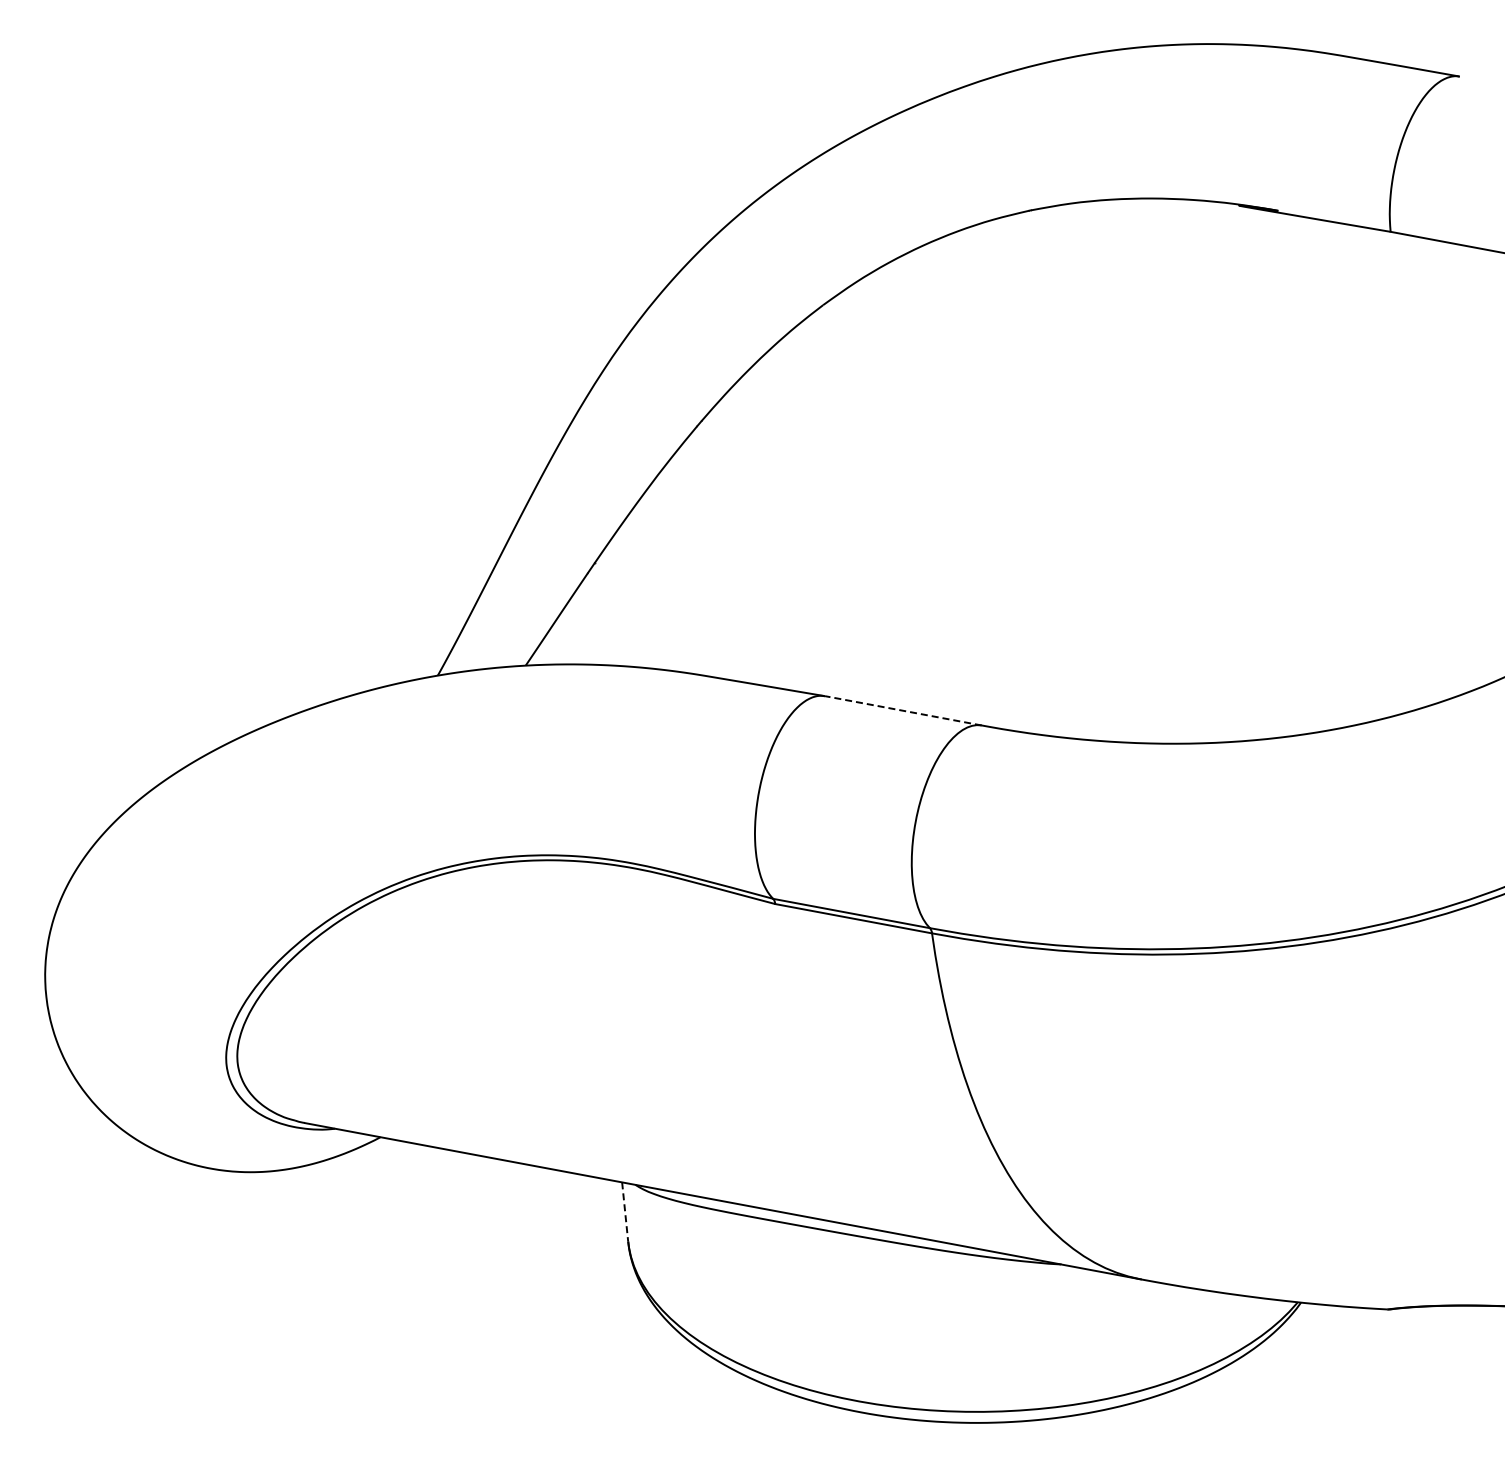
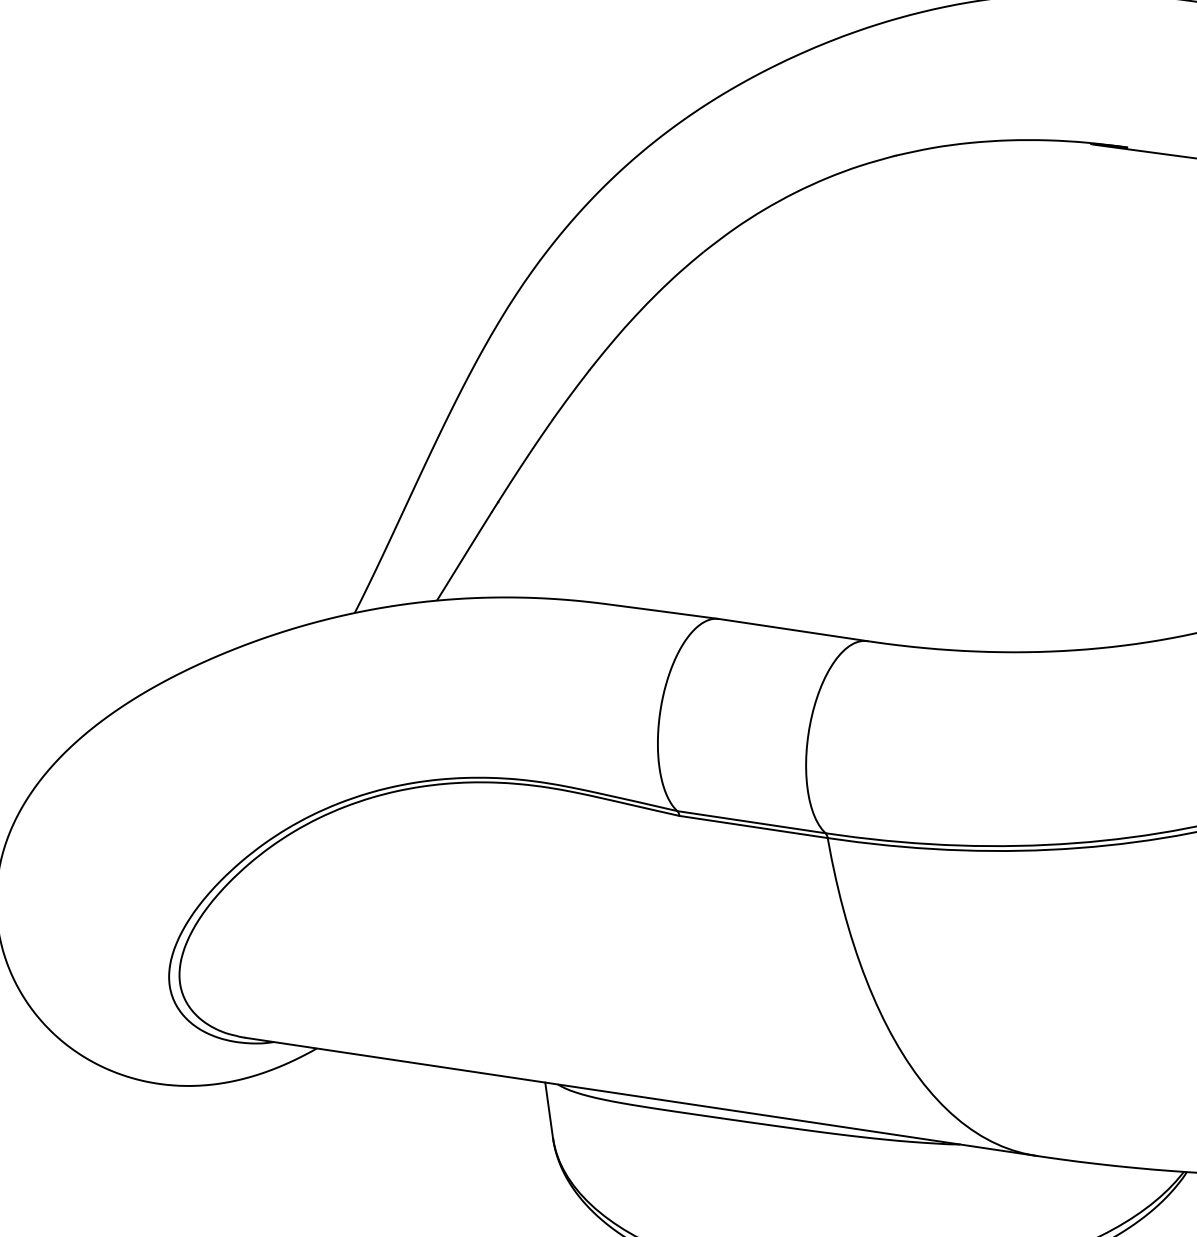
line: (903, 710) -> (793, 629), dashed -> solid
line: (625, 1212) -> (549, 1110), dashed -> solid

